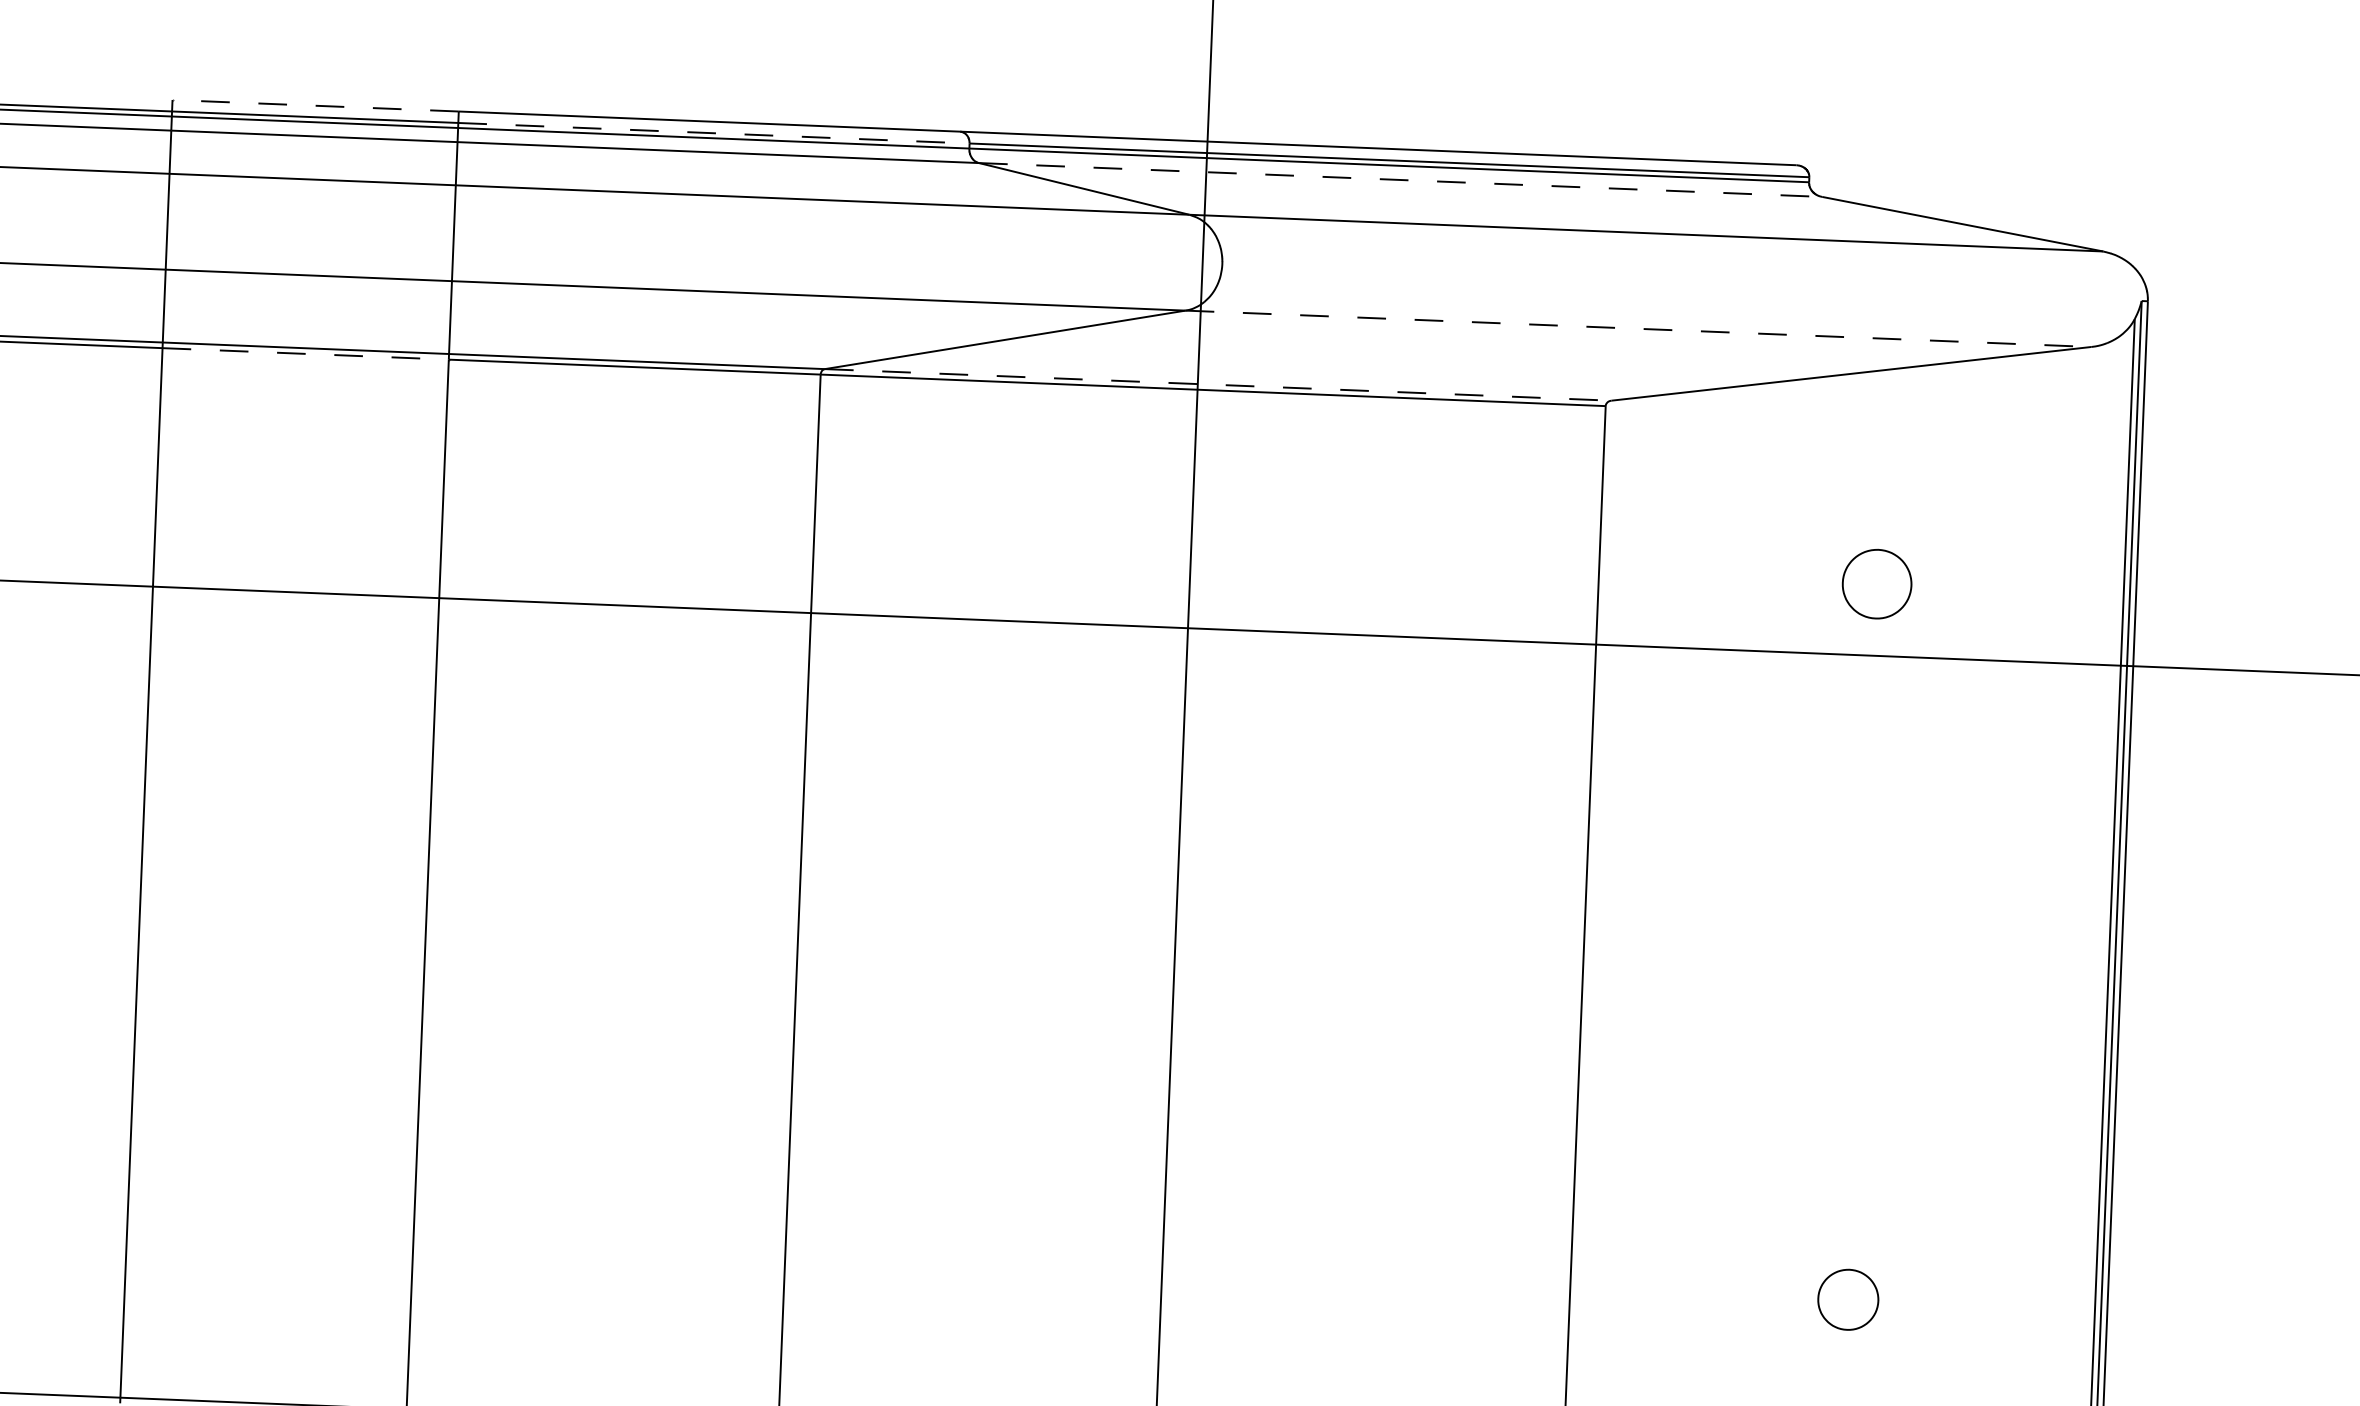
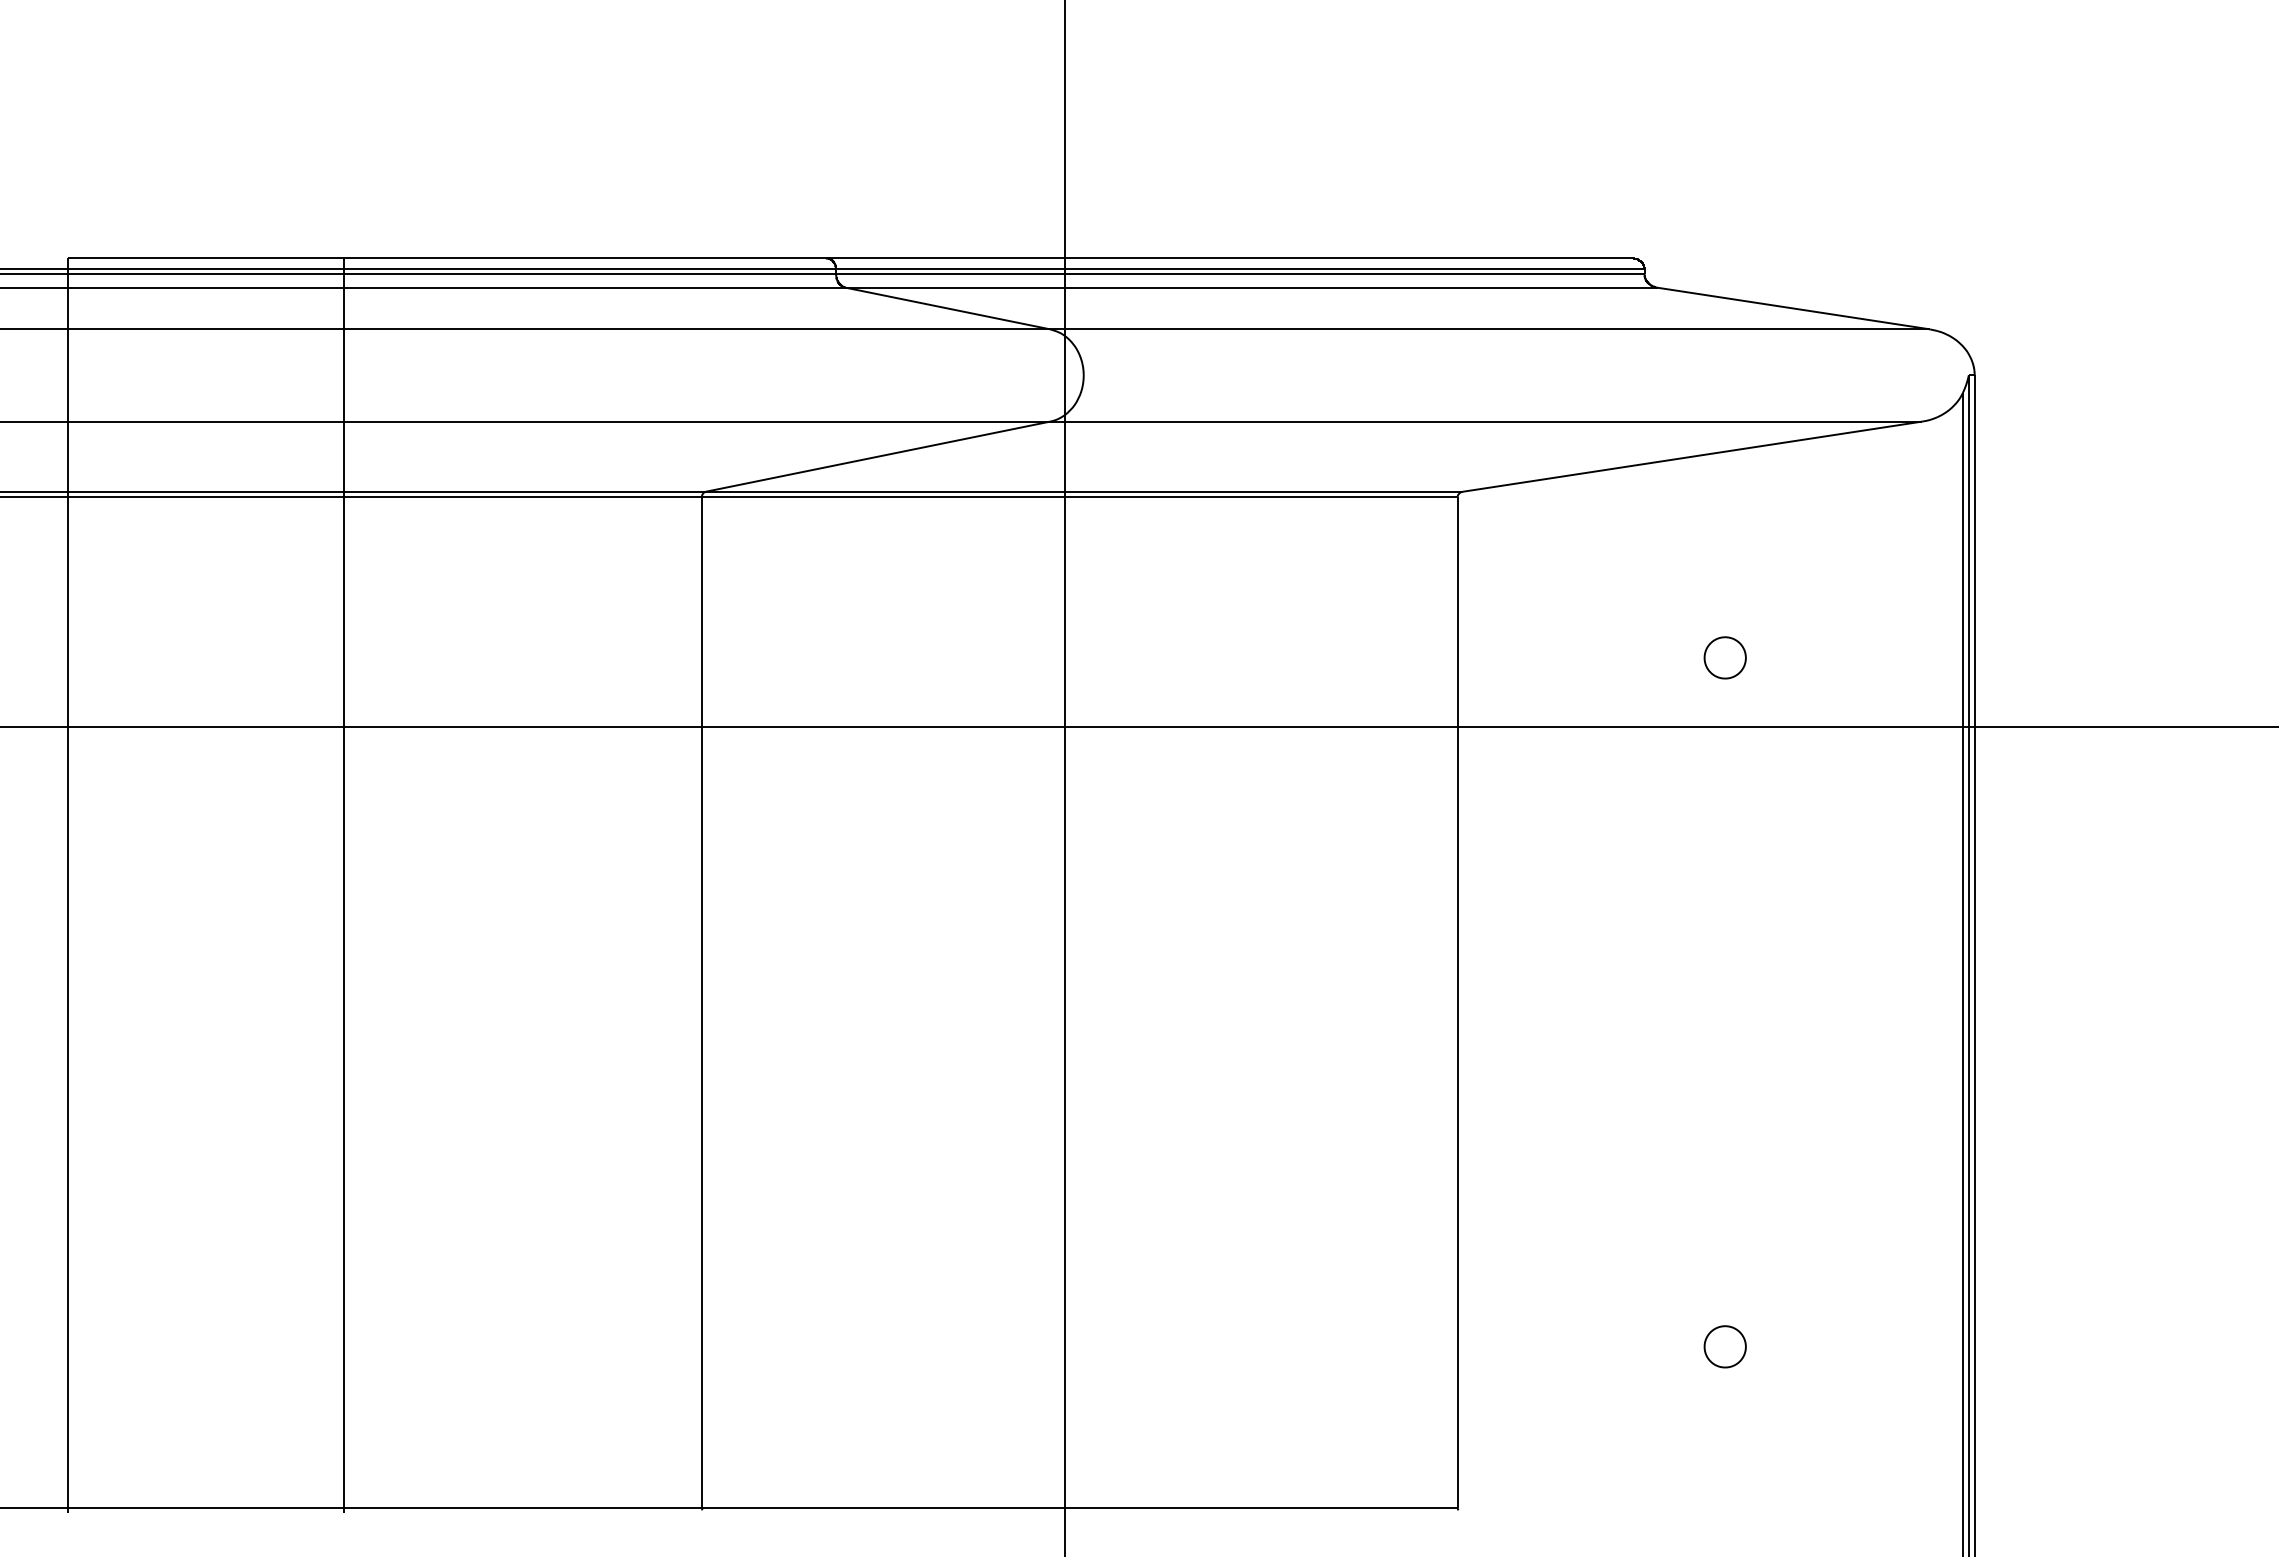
line: (315, 105) -> (206, 258), dashed -> solid
line: (714, 133) -> (590, 269), dashed -> solid
line: (1400, 179) -> (1251, 287), dashed -> solid
line: (1638, 328) -> (1486, 421), dashed -> solid
line: (306, 354) -> (206, 497), dashed -> solid
line: (1218, 384) -> (1084, 491), dashed -> solid
part: (1876, 583) -> (1724, 657), size x0.62
part: (1847, 1299) -> (1724, 1346), size x0.71

